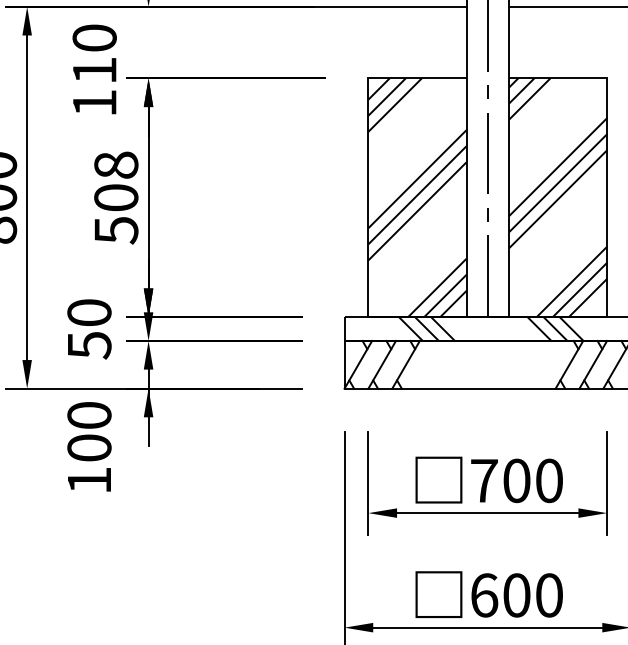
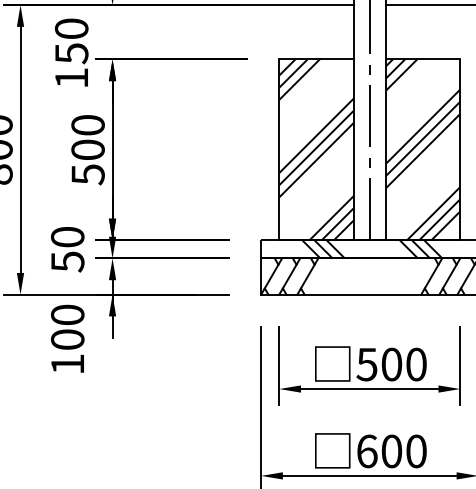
text: (94, 70) -> (71, 53), 110 -> 150
text: (115, 165) -> (87, 125), 508 -> 500
text: (483, 480) -> (366, 364), 700 -> 500

